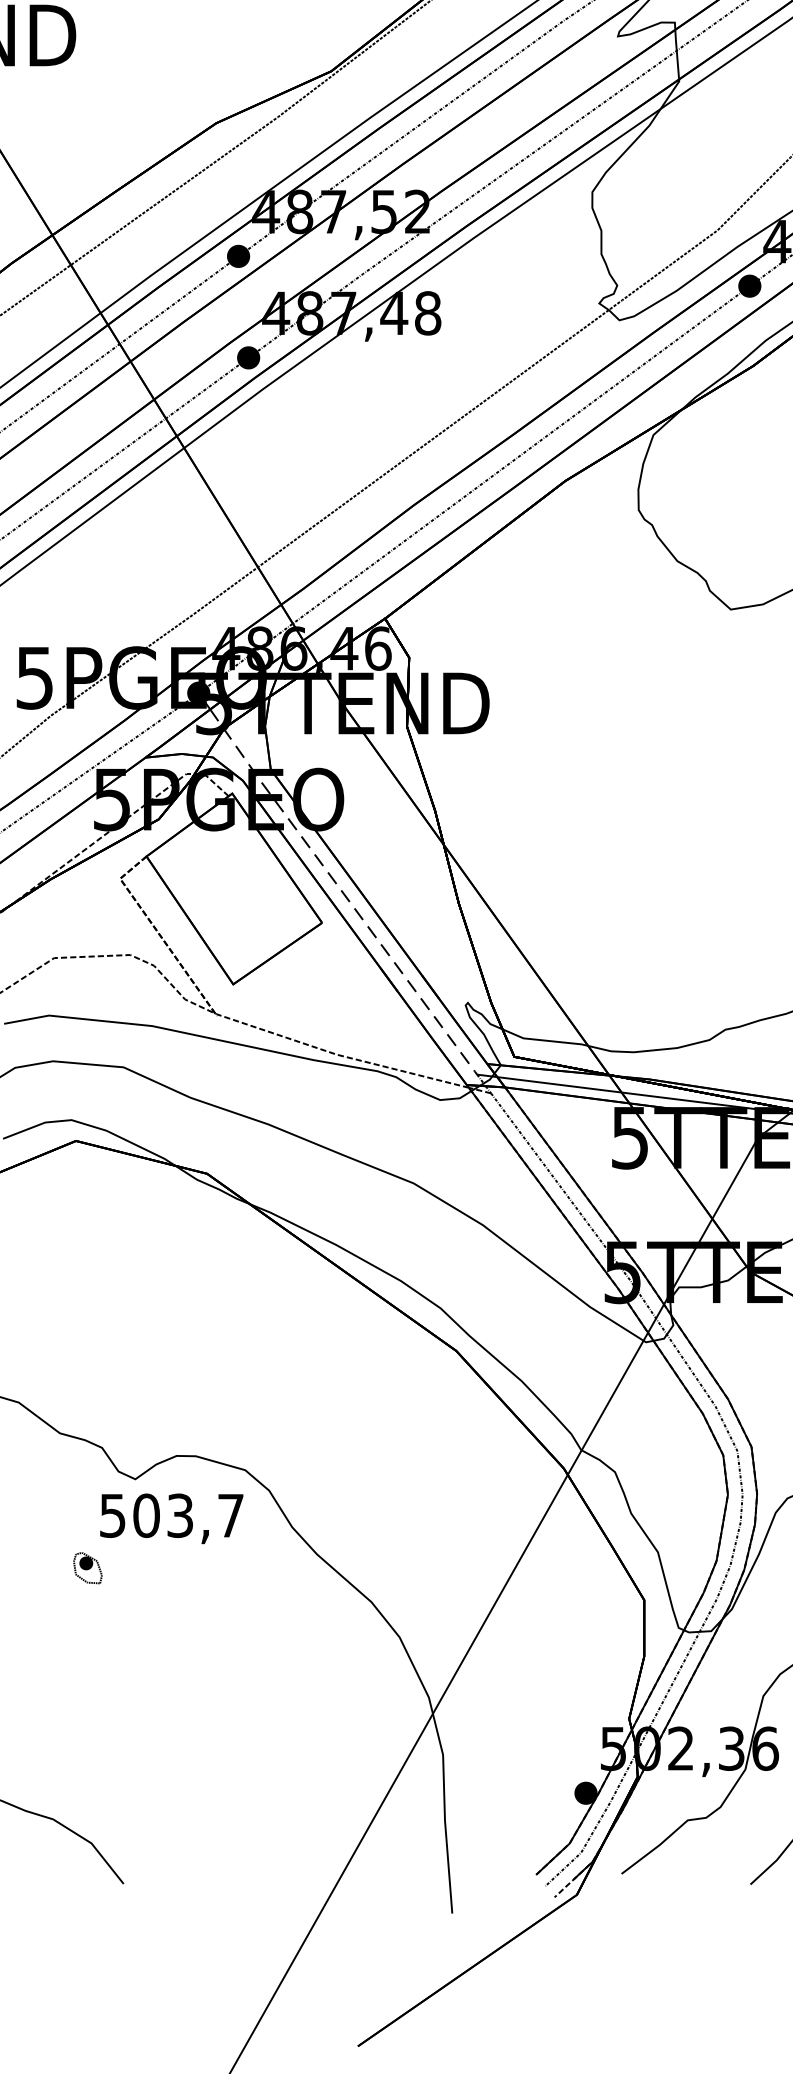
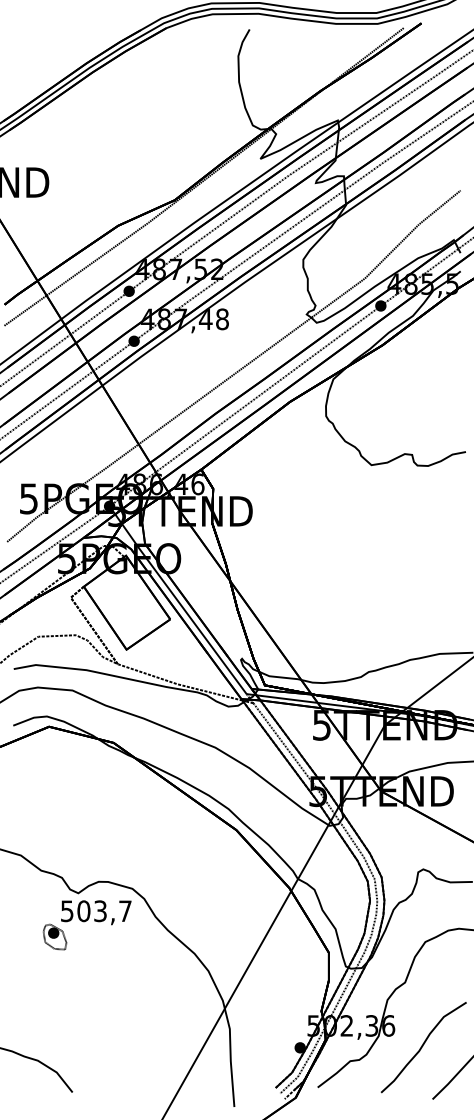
line: (342, 892) -> (180, 604), dashed -> solid
part: (86, 1567) -> (54, 936), size x1.67

